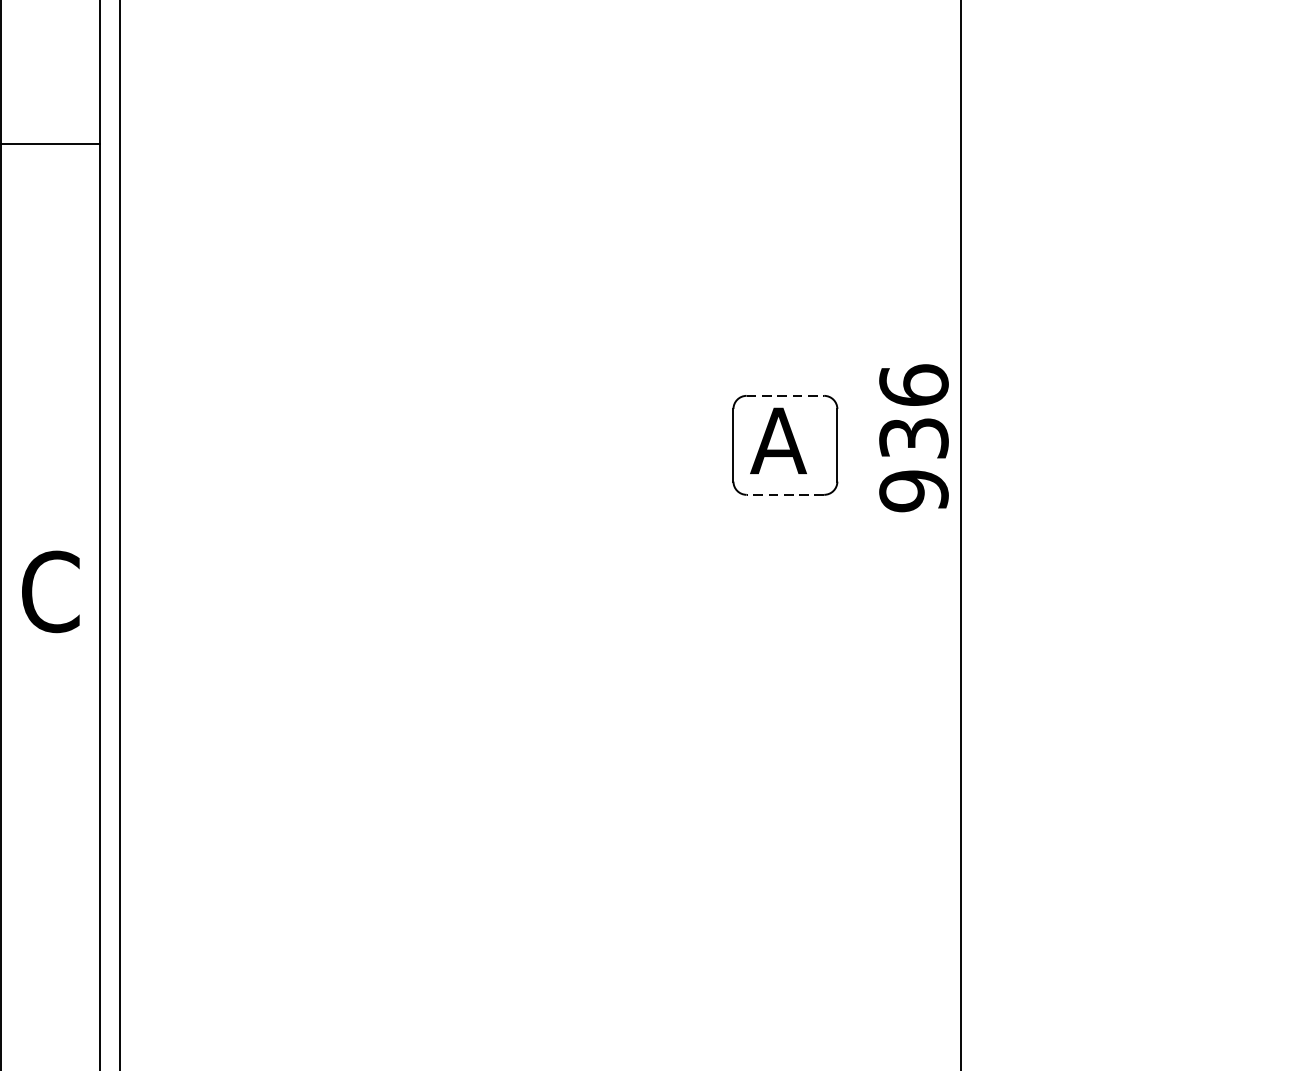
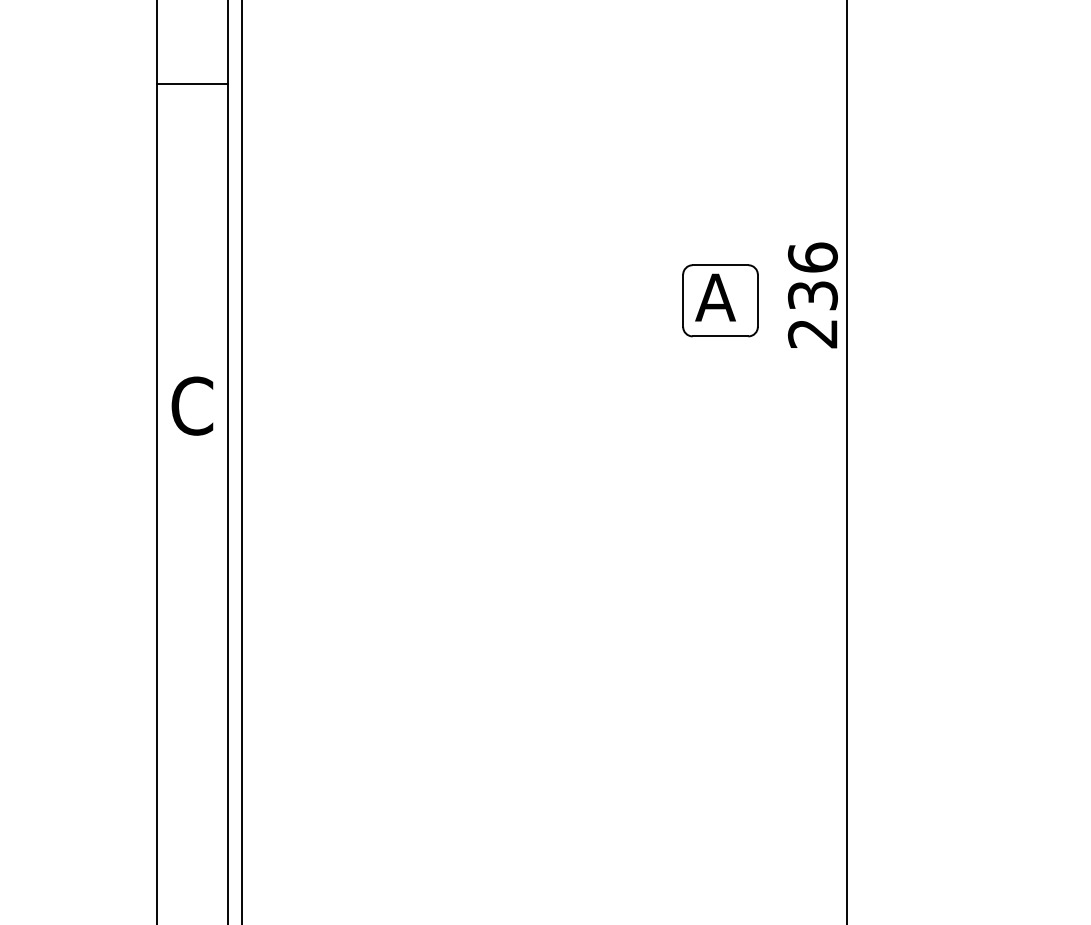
line: (785, 396) -> (720, 265), dashed -> solid
text: (913, 490) -> (812, 333), 936 -> 236
line: (785, 494) -> (720, 336), dashed -> solid

